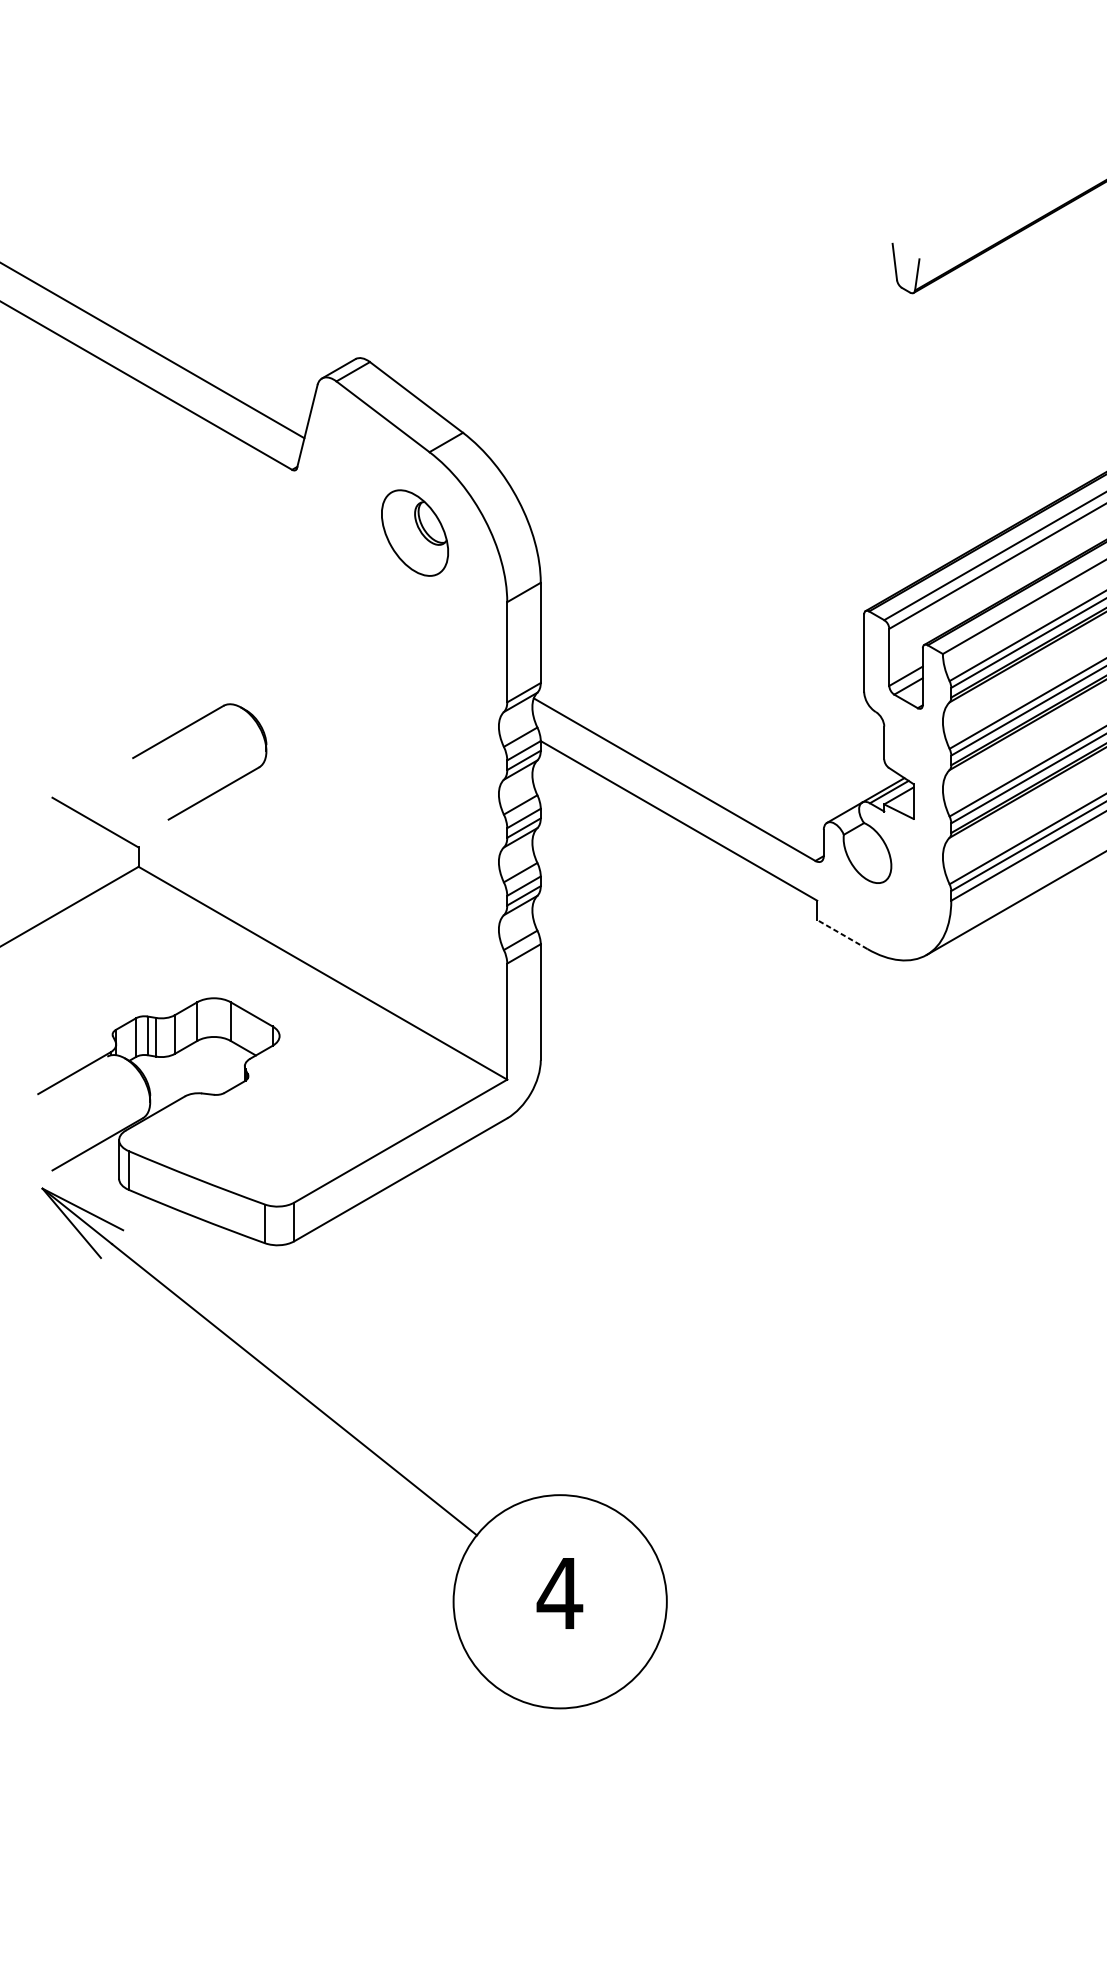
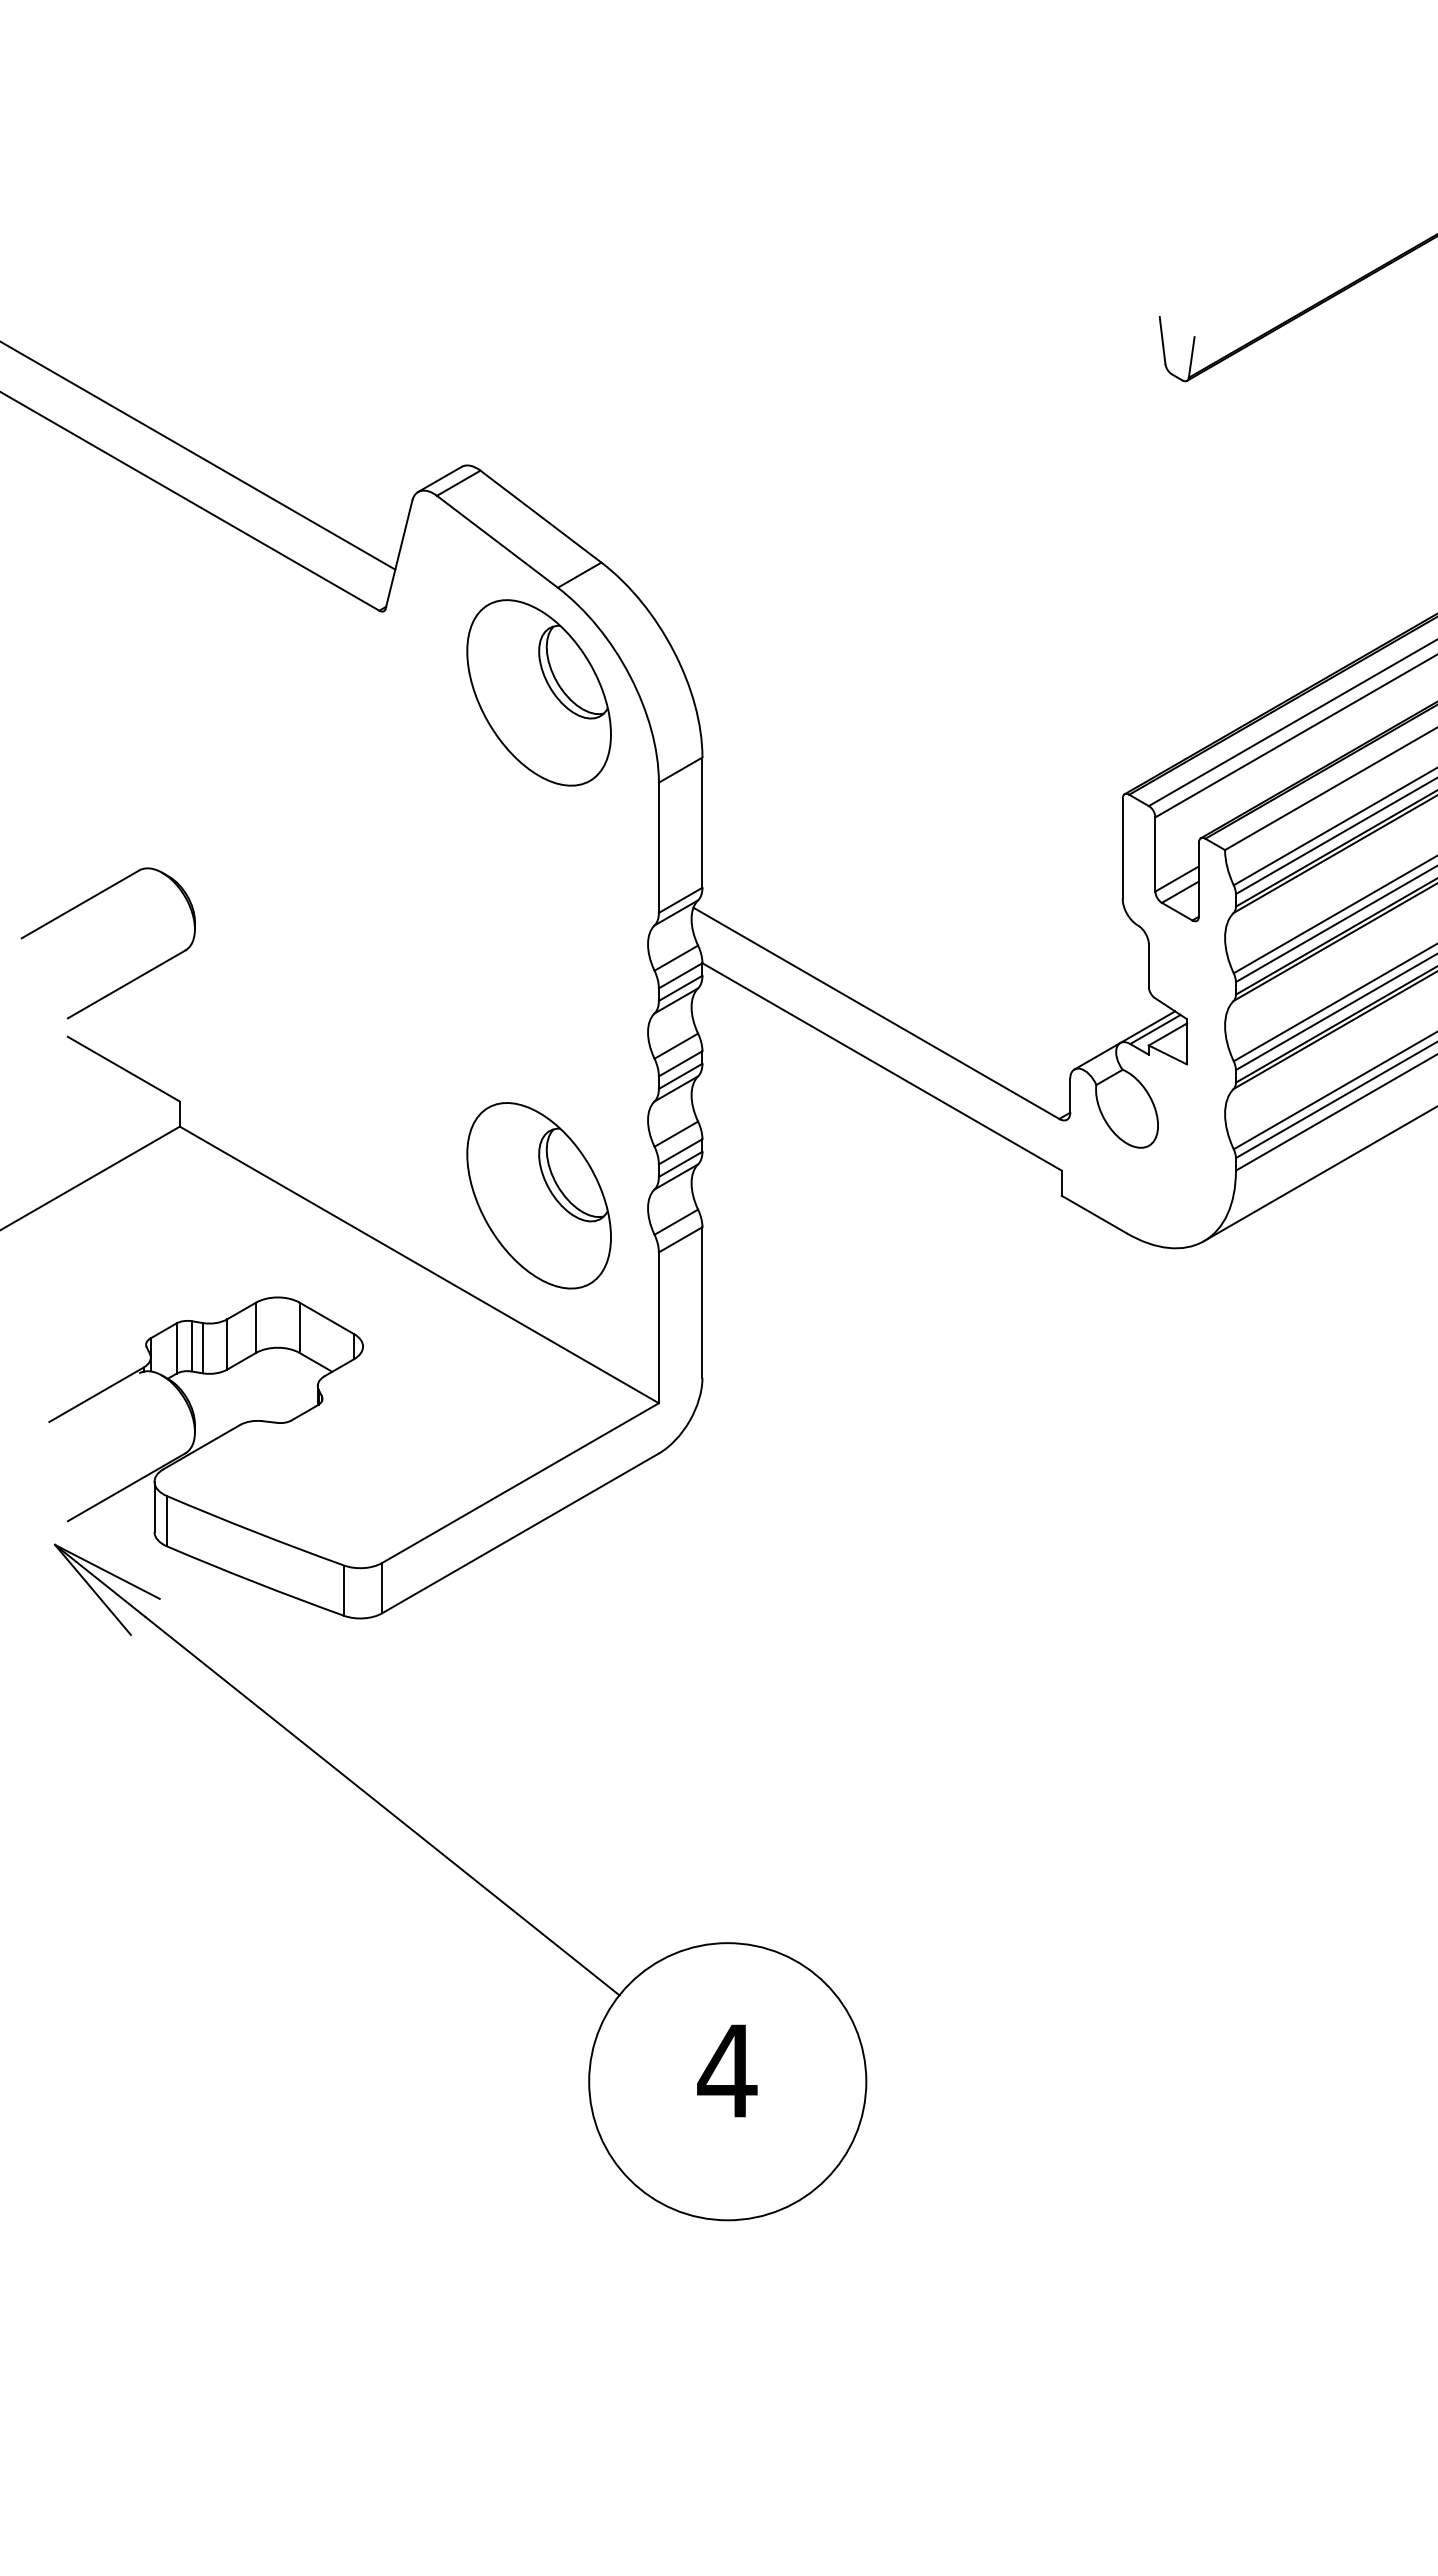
part: (414, 532) -> (538, 692), size x1.67
part: (214, 792) -> (127, 982), moved
part: (414, 919) -> (538, 1195), added
line: (842, 934) -> (1094, 1214), dashed -> solid

